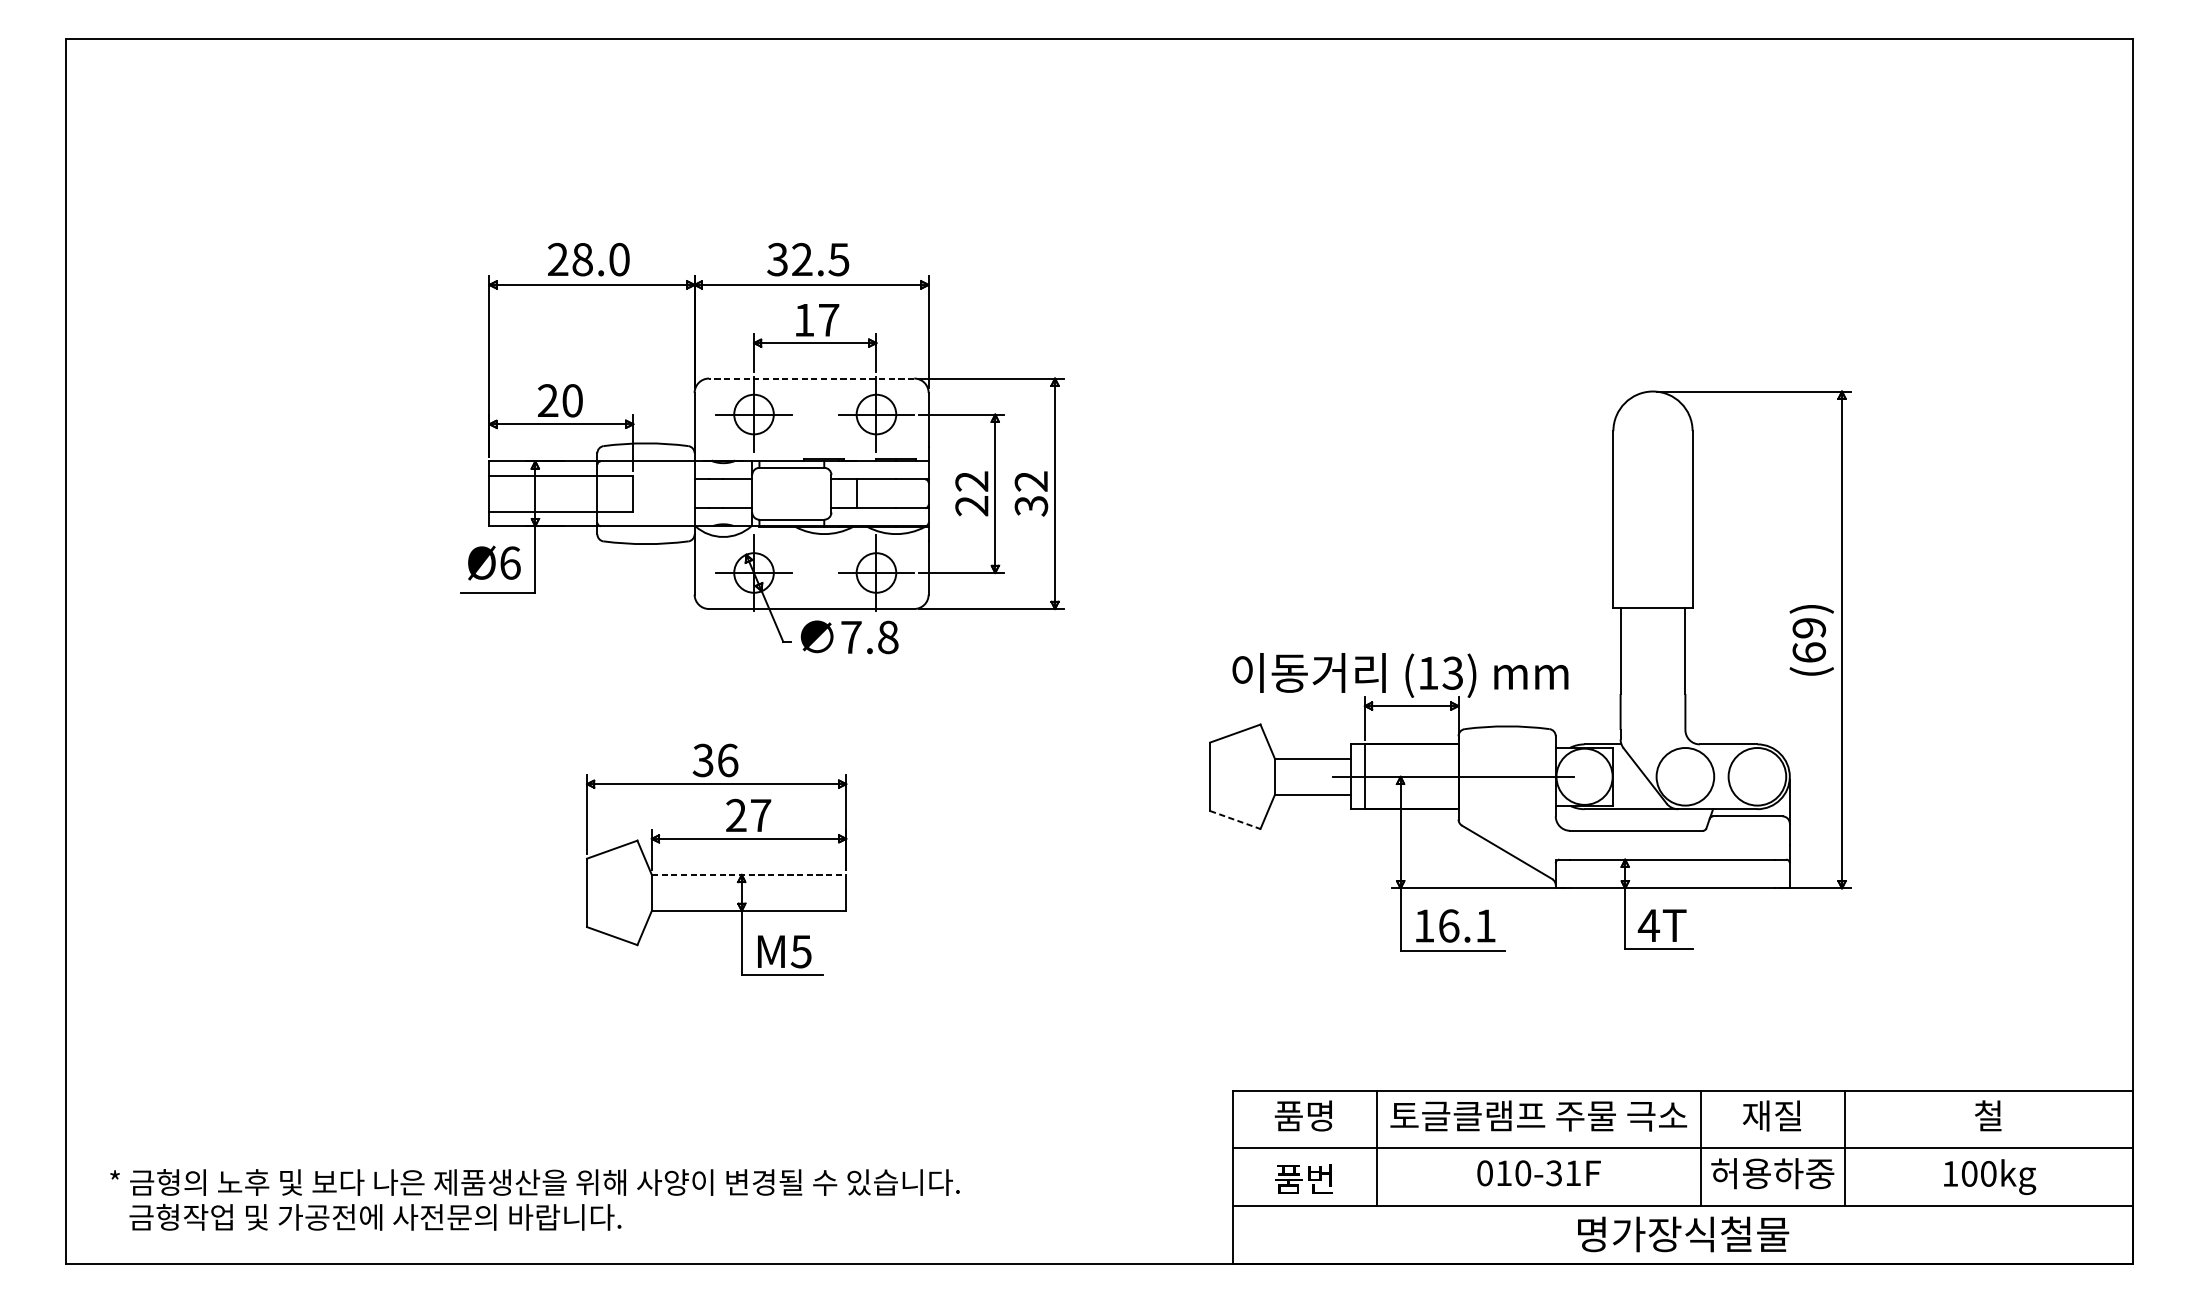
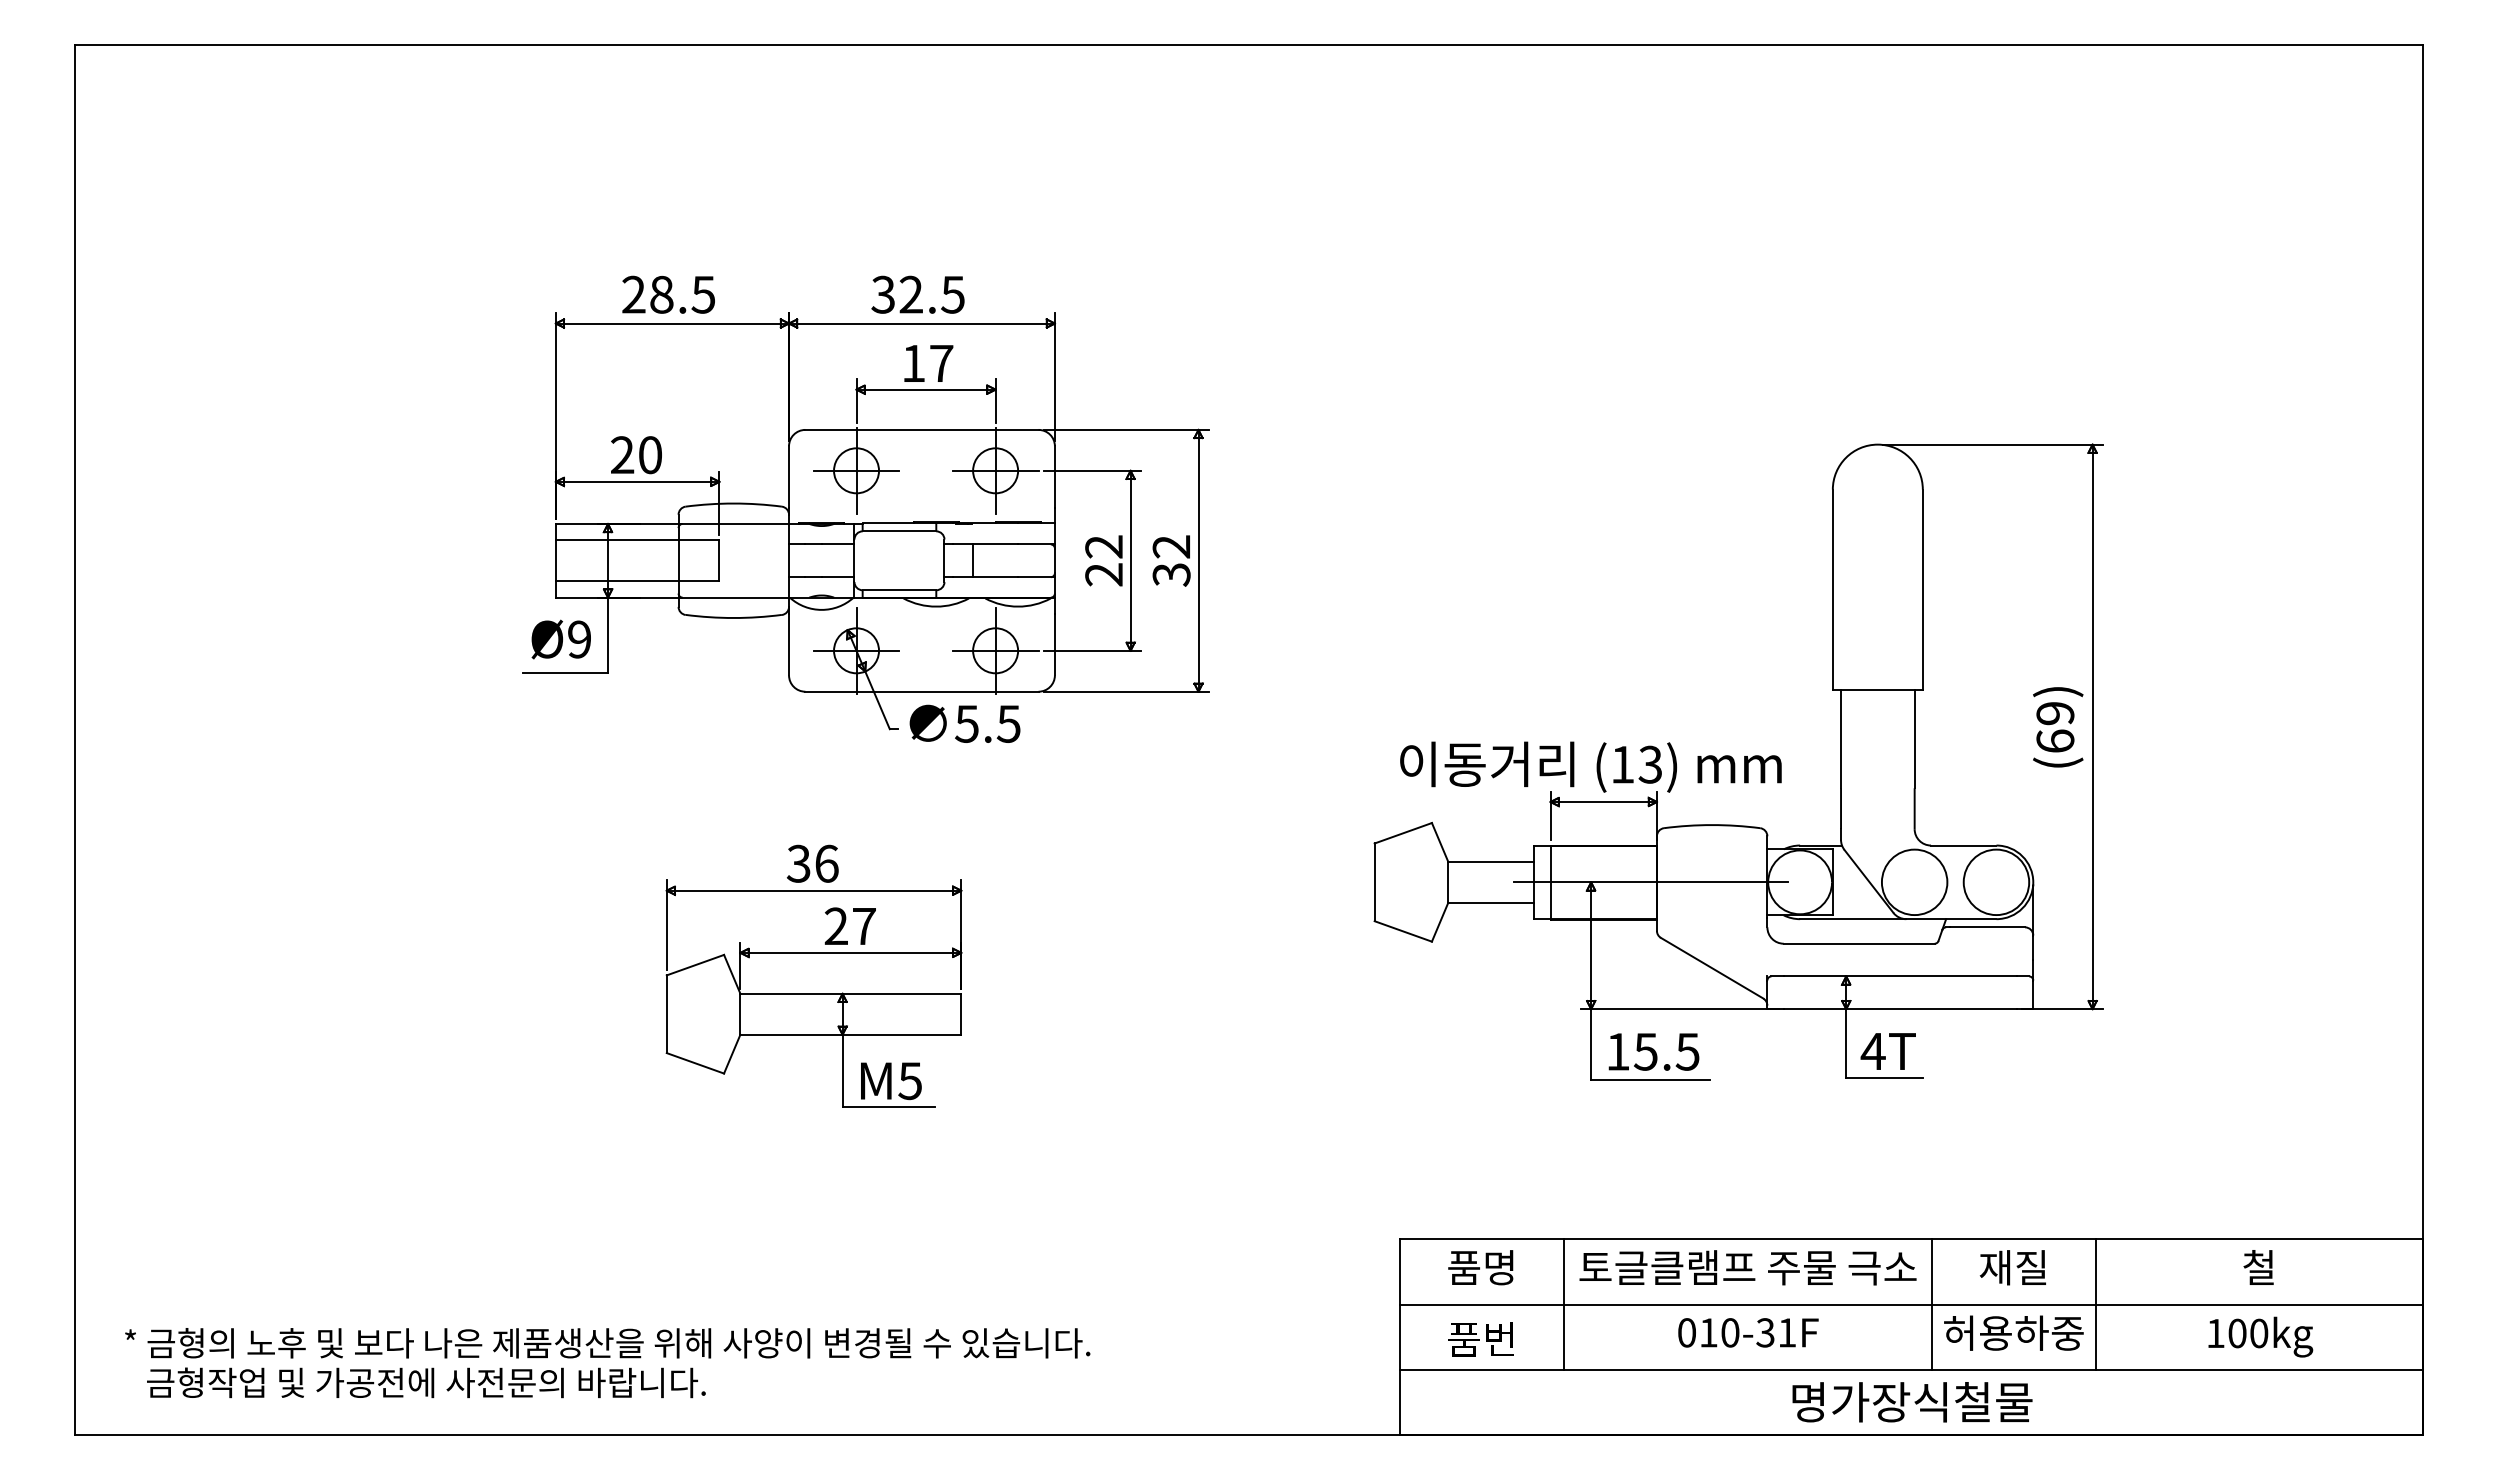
text: (619, 259) -> (703, 294), 28.0 -> 28.5
line: (811, 378) -> (921, 429), dashed -> solid
text: (510, 563) -> (579, 639), Ø6 -> Ø9
text: (869, 636) -> (987, 723), 7.8 -> 5.5
line: (1235, 820) -> (1403, 931), dashed -> solid
line: (749, 874) -> (851, 993), dashed -> solid
text: (1466, 925) -> (1666, 1051), 16.1 -> 15.5

